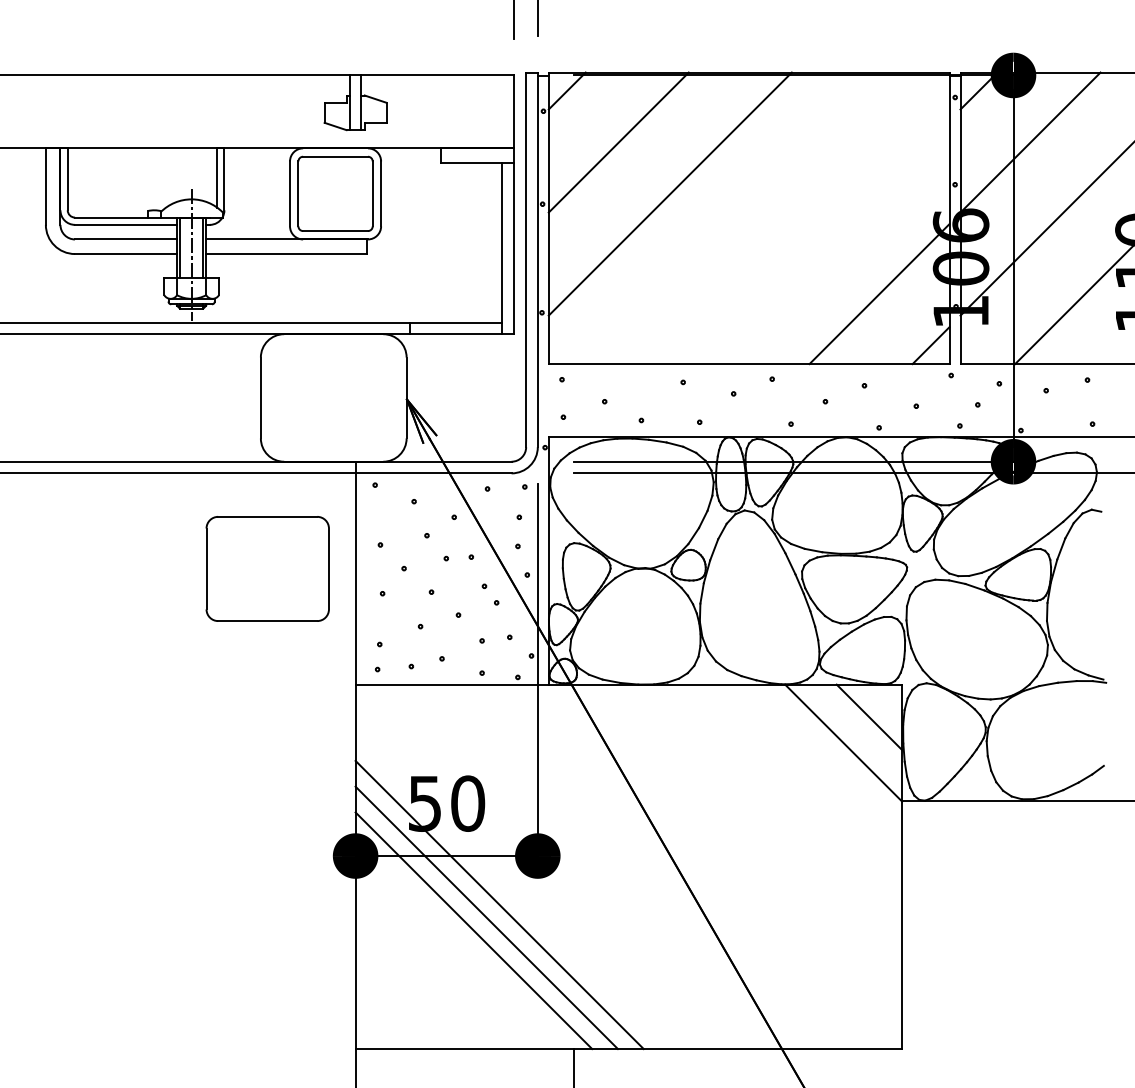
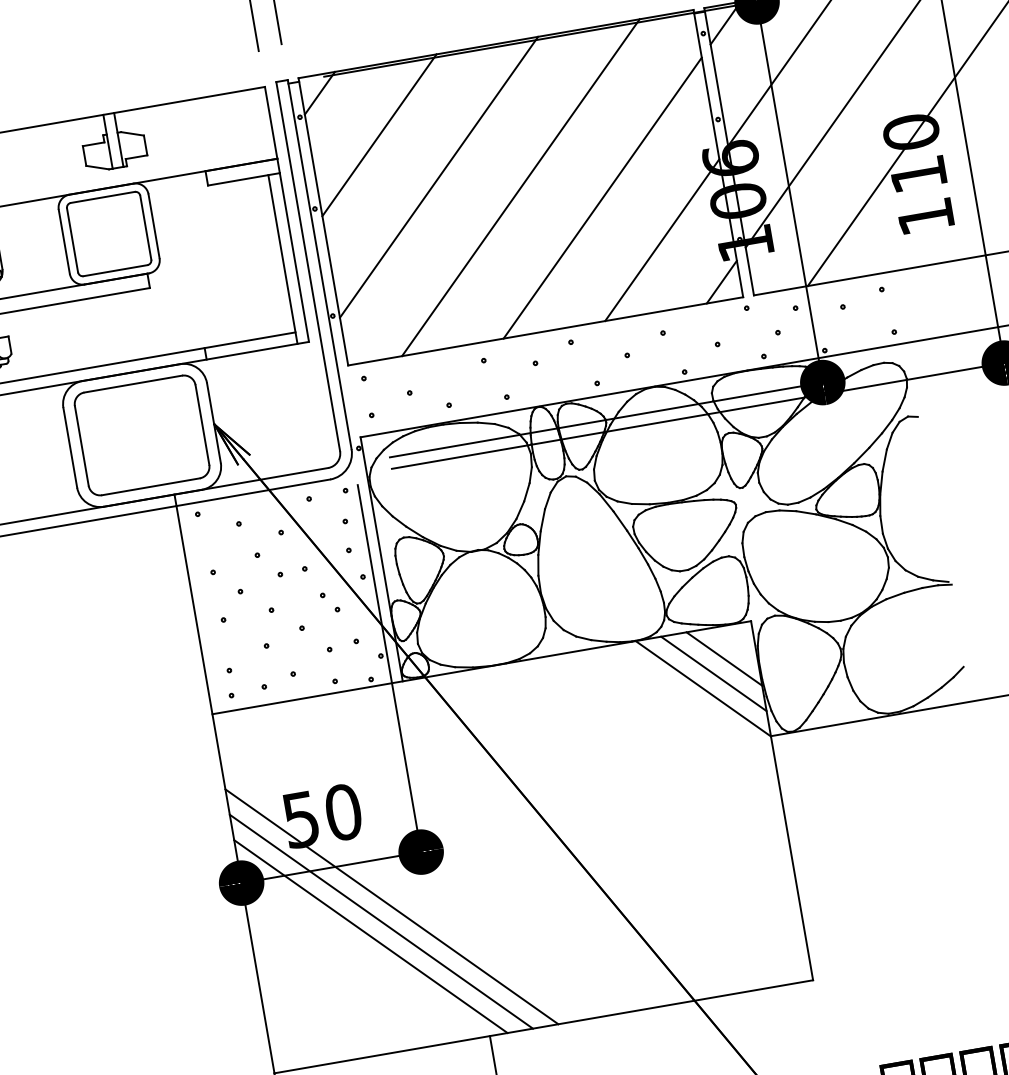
line: (748, 218) -> (520, 188), added
line: (827, 242) -> (602, 198), added
part: (267, 568) -> (141, 435), moved
line: (856, 729) -> (713, 673), added

